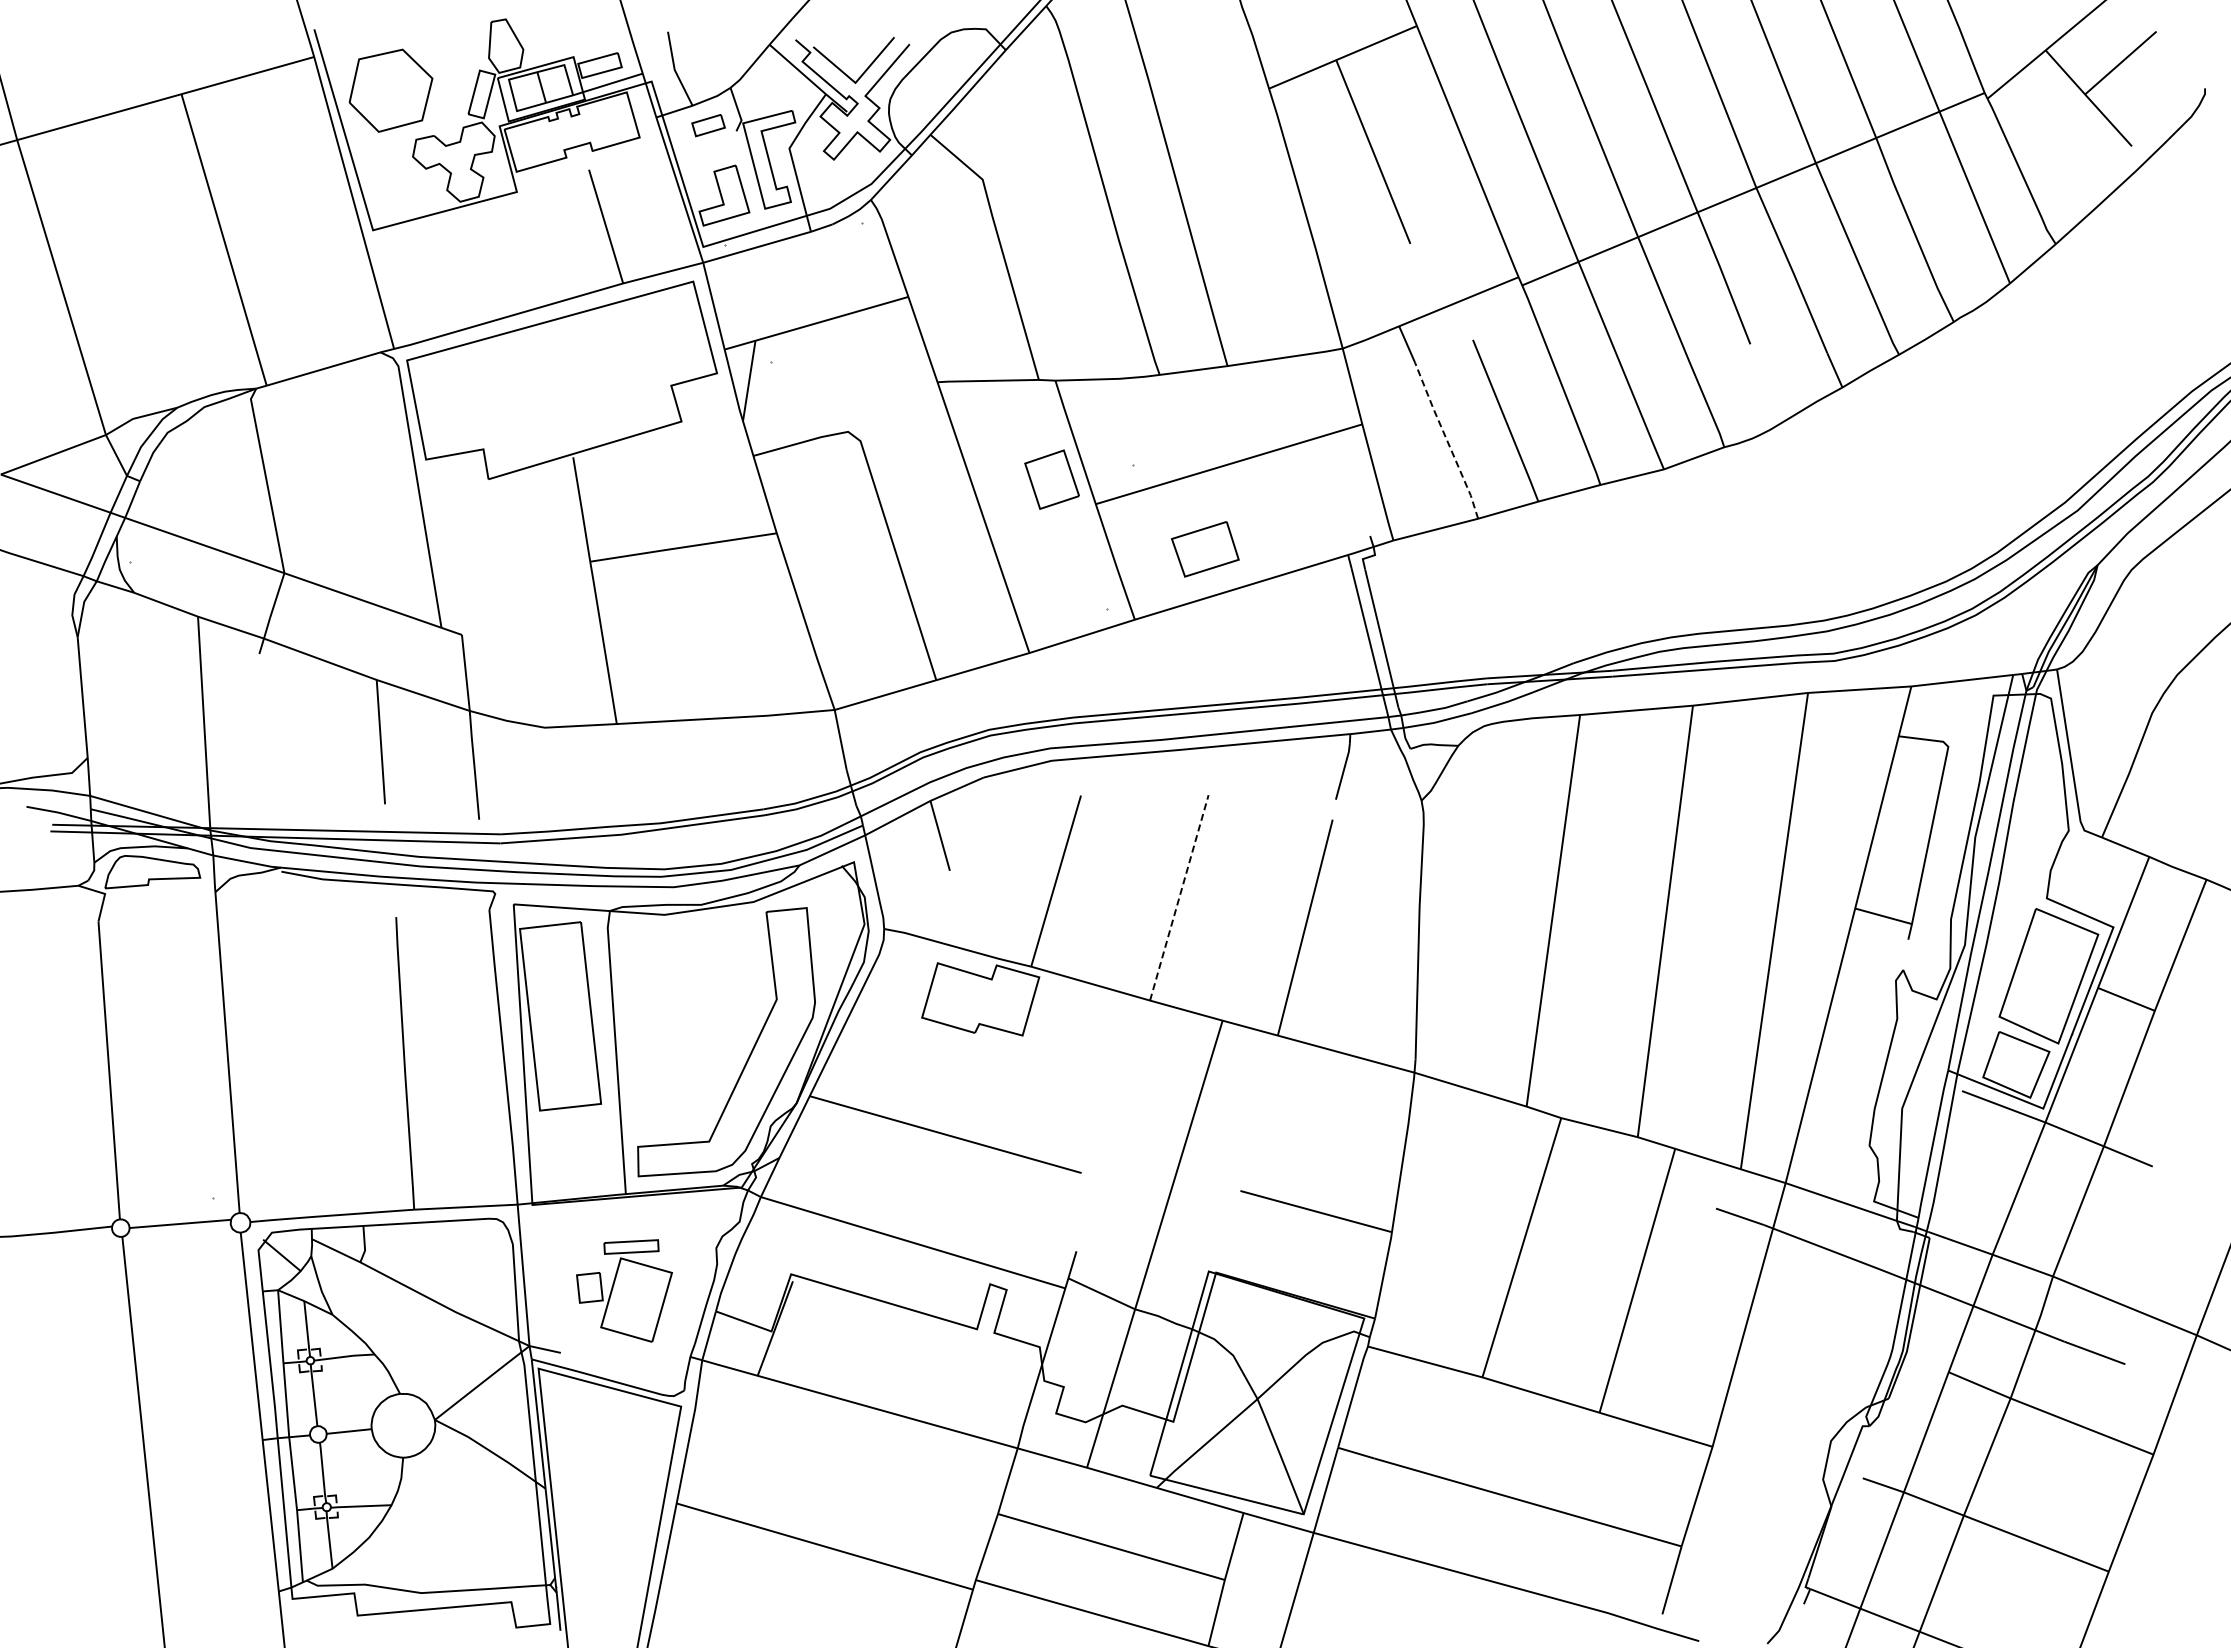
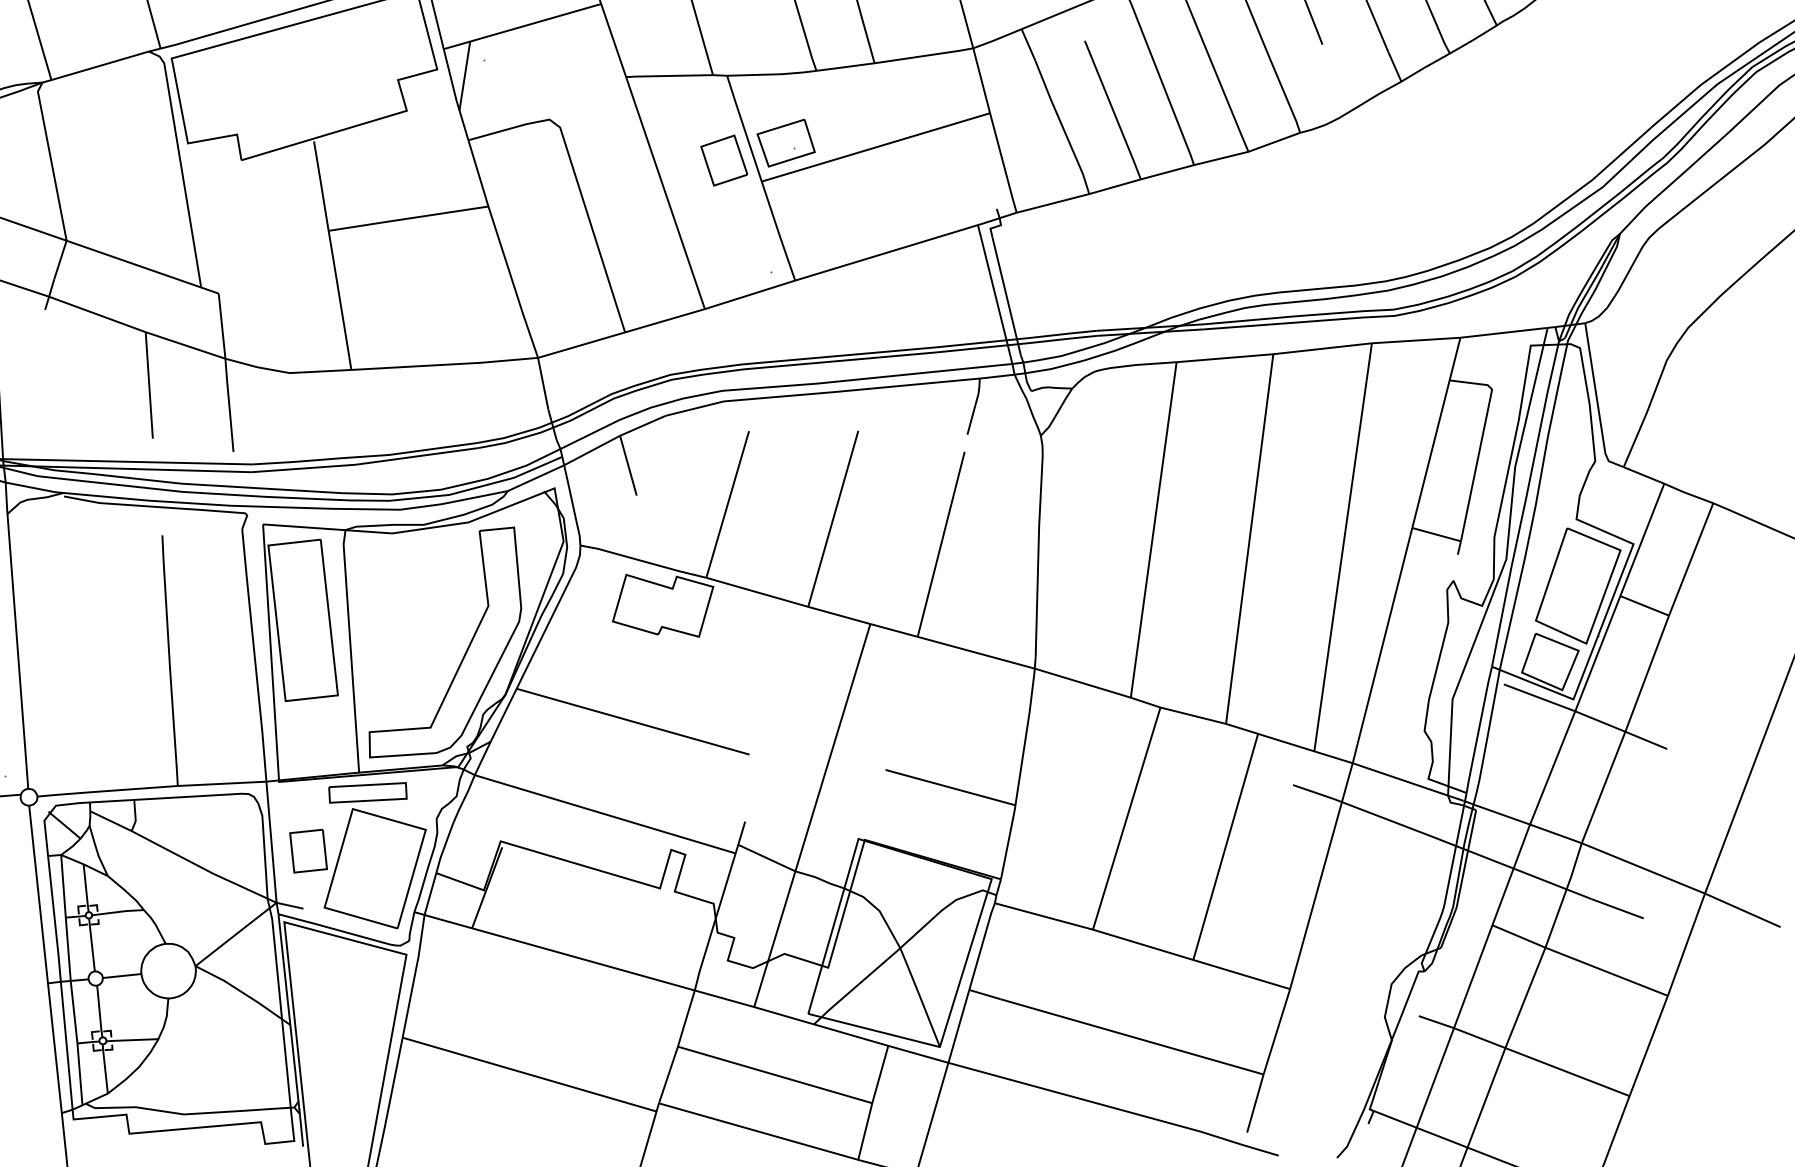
line: (1447, 440) -> (1063, 127), dashed -> solid
part: (1204, 549) -> (785, 143), moved
line: (1179, 897) -> (833, 518), dashed -> solid
part: (624, 1290) -> (357, 855), size x1.67

